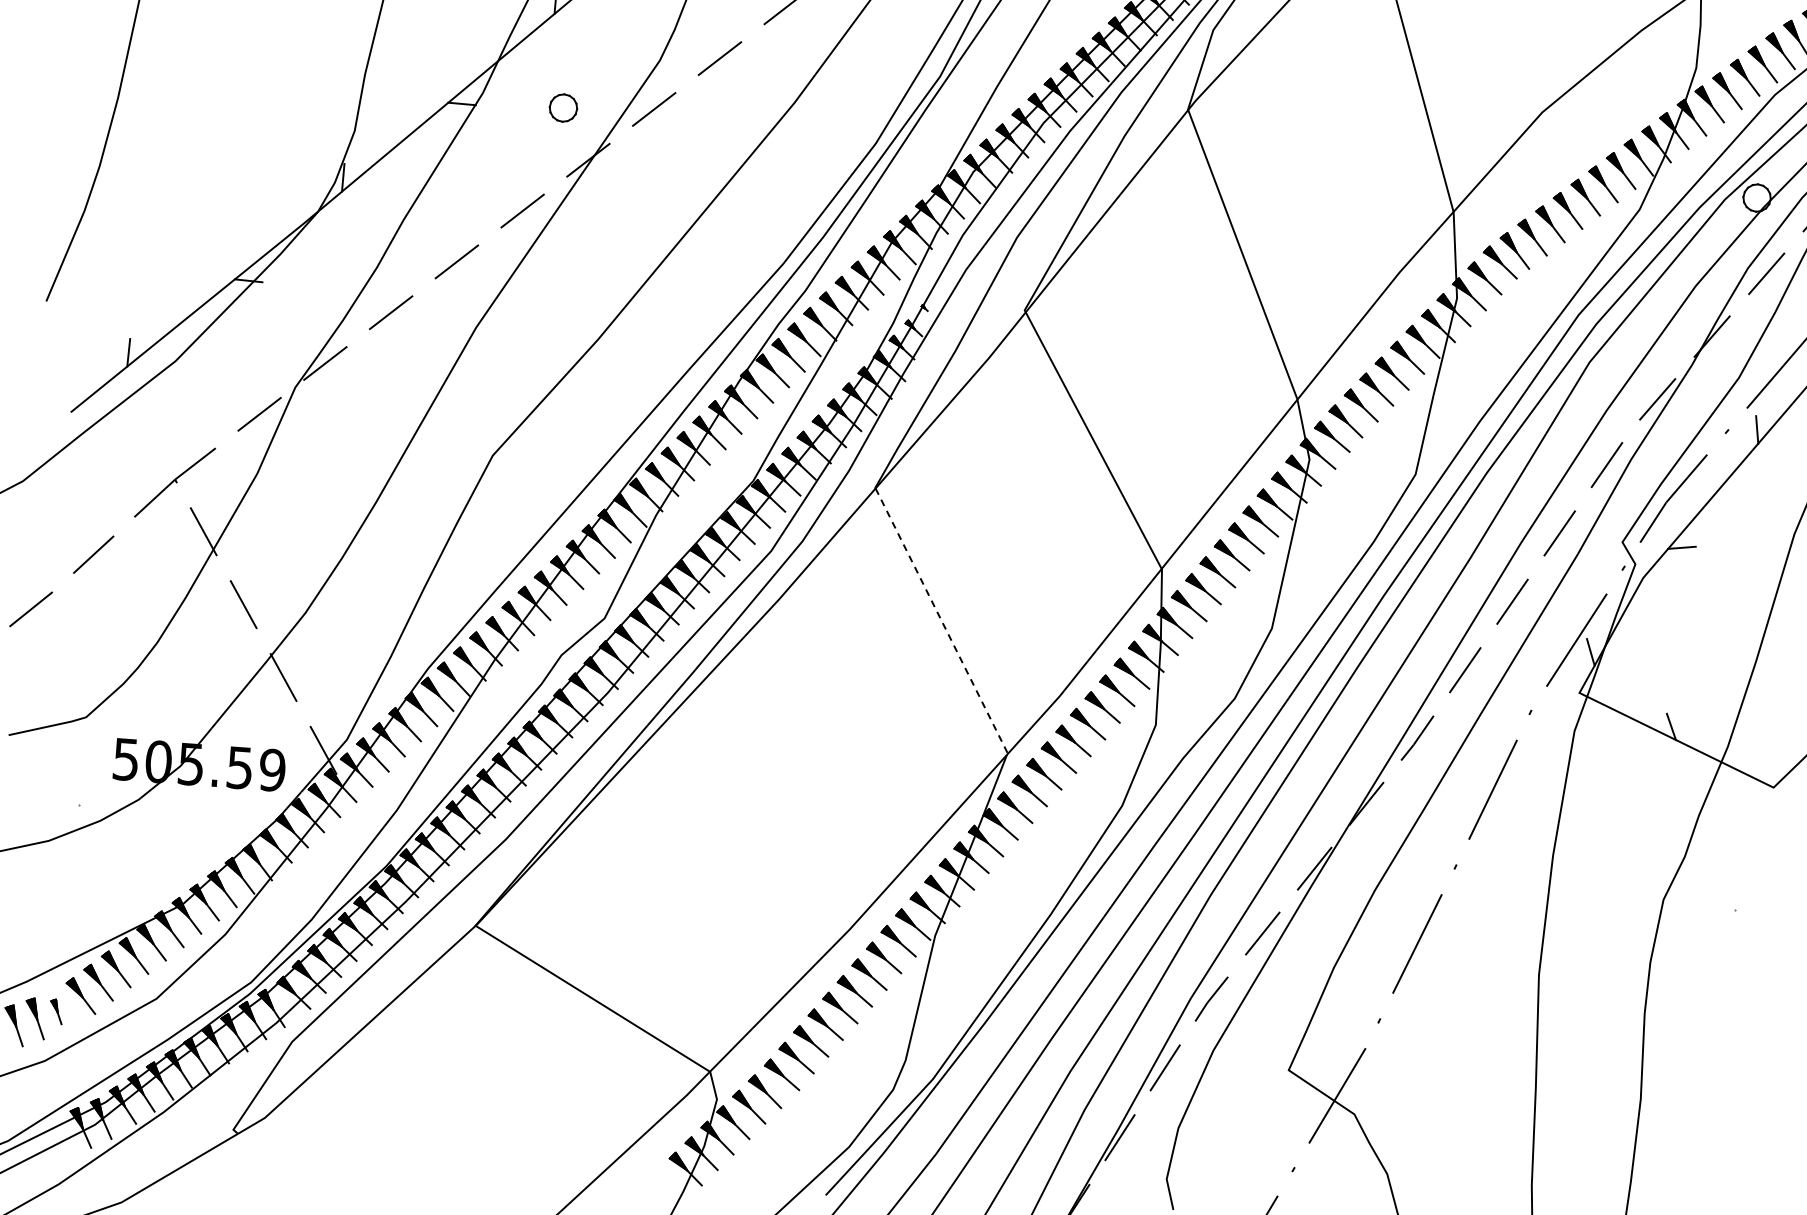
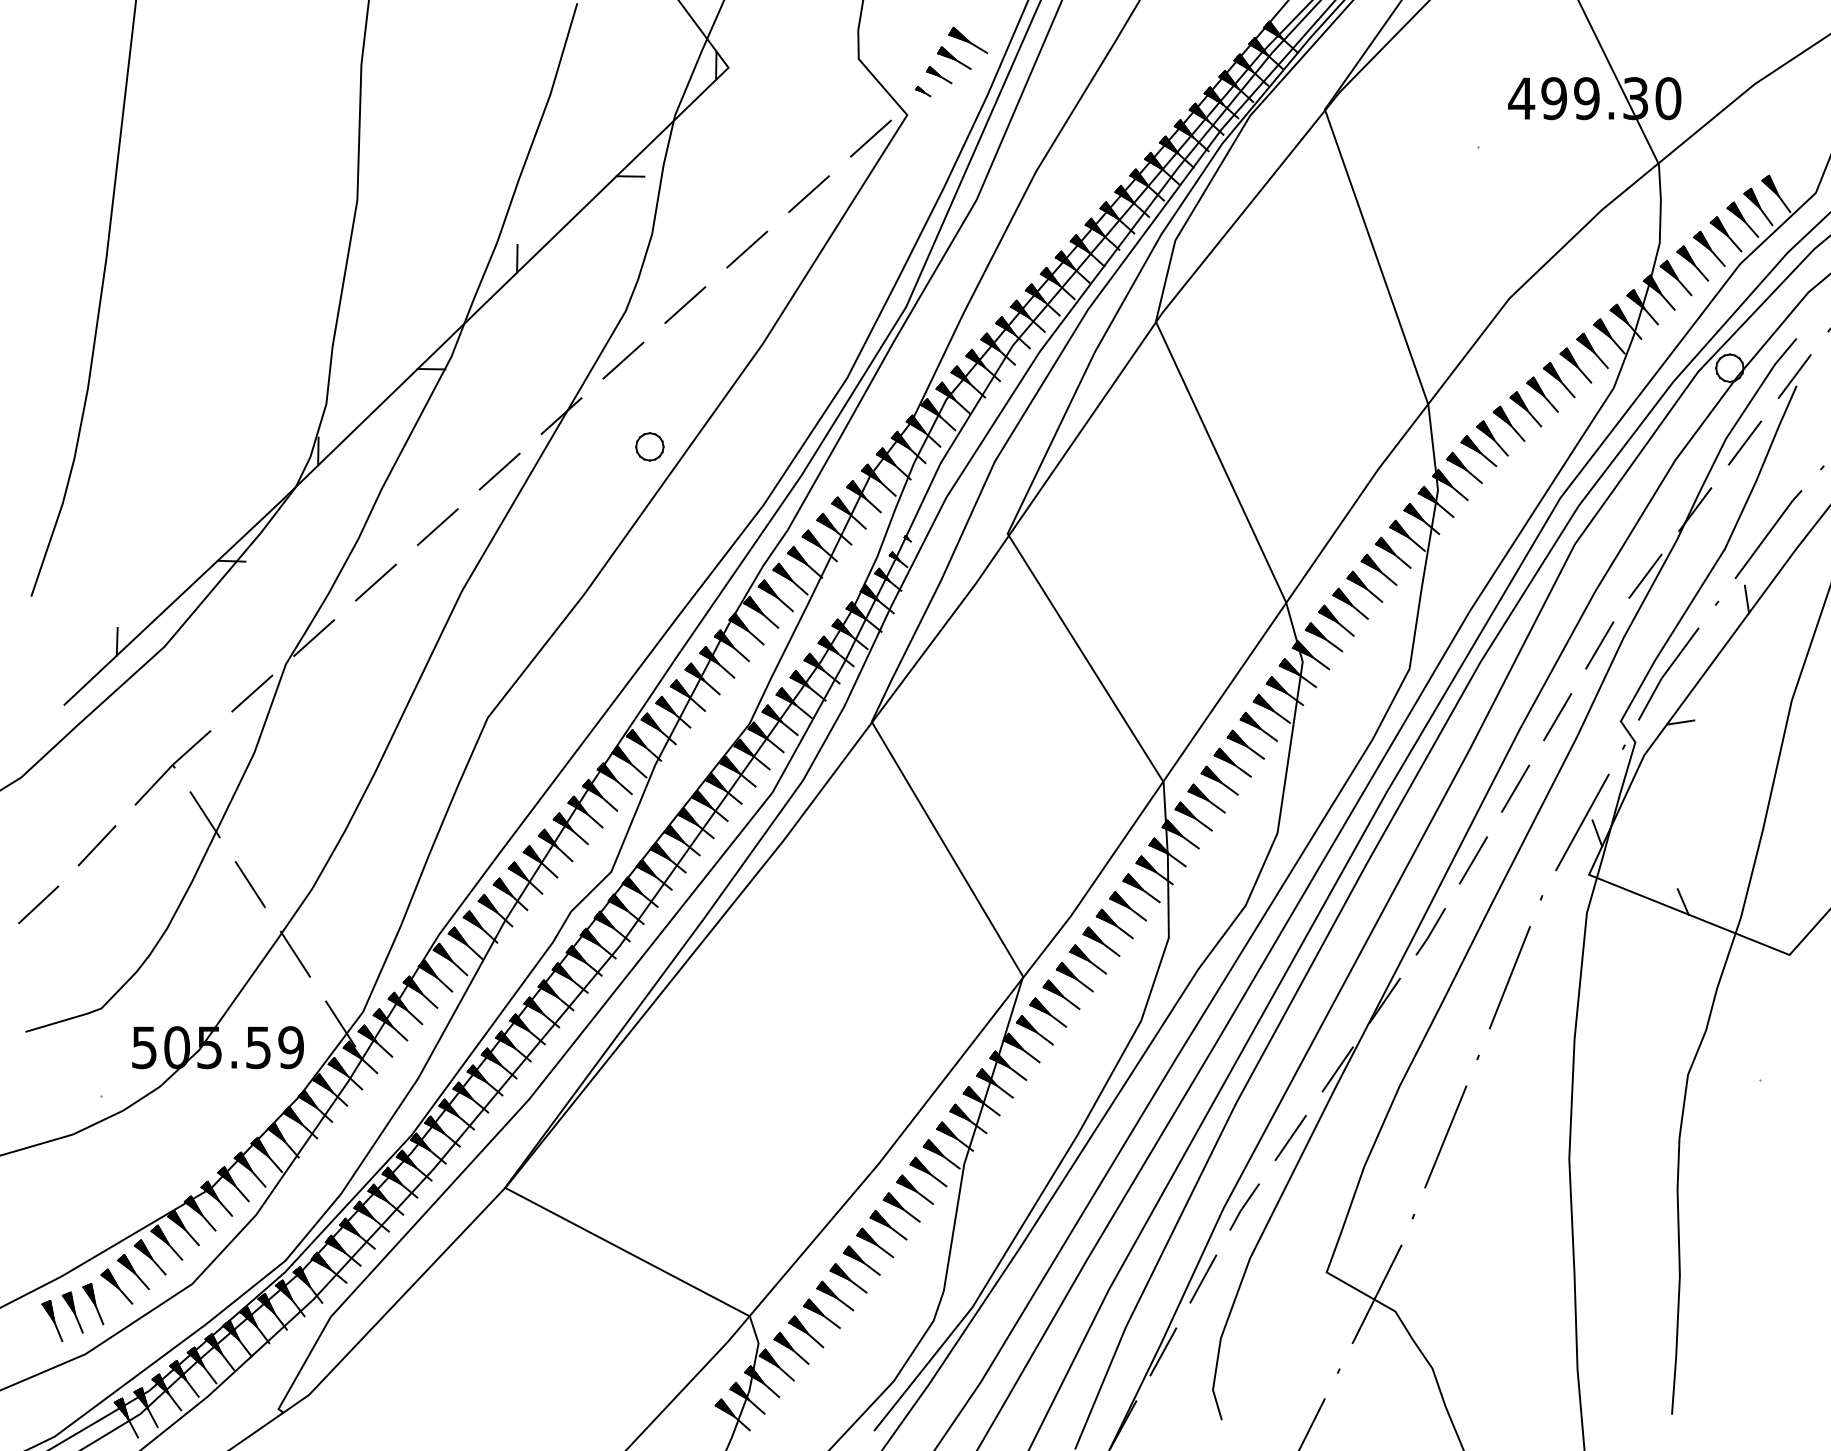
part: (563, 107) -> (649, 446), moved
line: (942, 622) -> (948, 851), dashed -> solid
part: (56, 1011) -> (93, 1304), size x1.67

